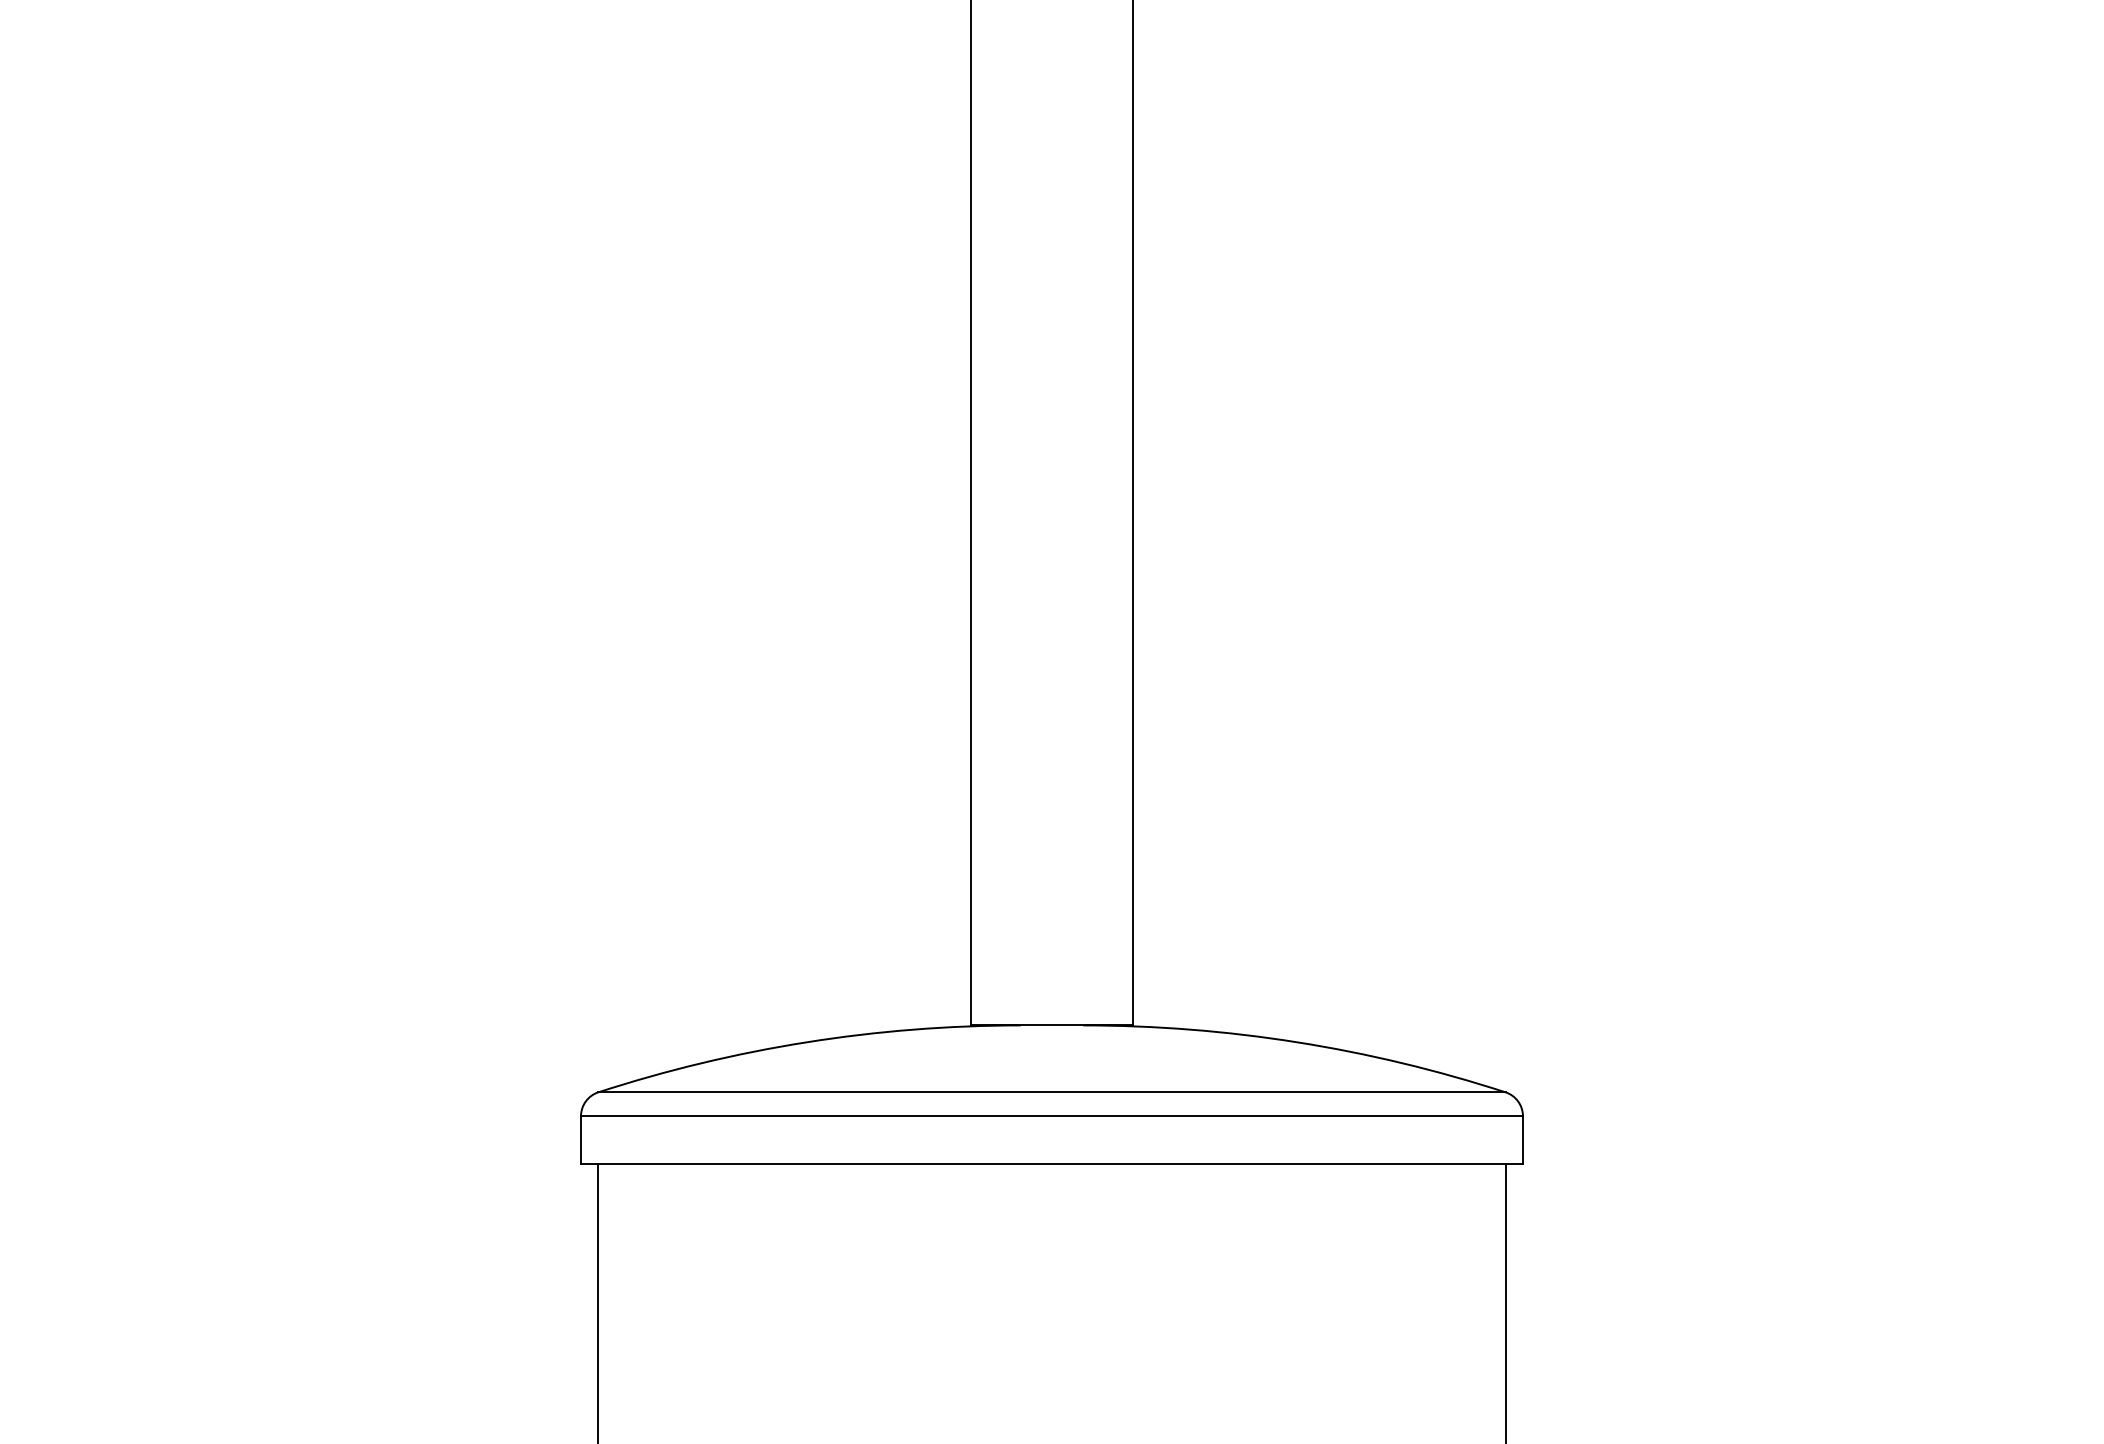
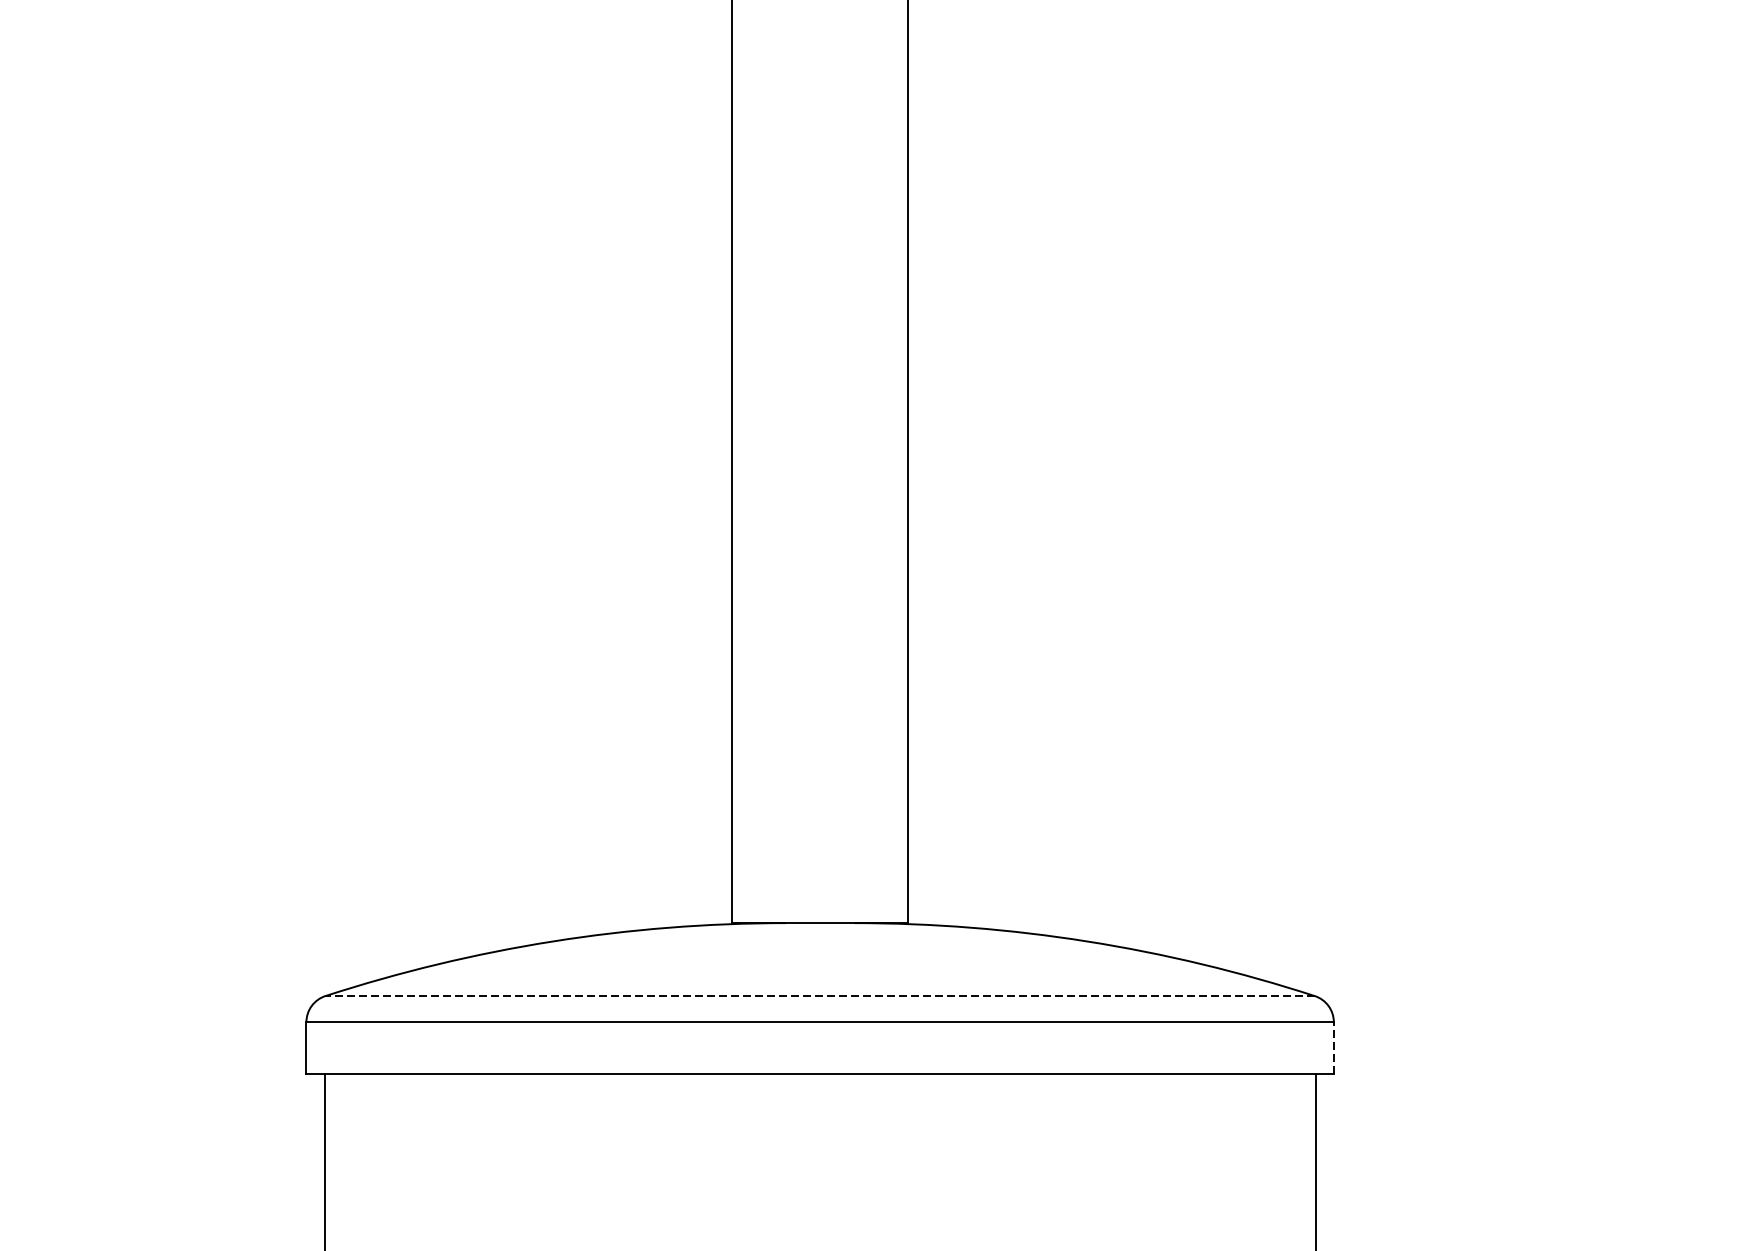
line: (1051, 1092) -> (819, 996), solid -> dashed
line: (1522, 1140) -> (1333, 1048), solid -> dashed

